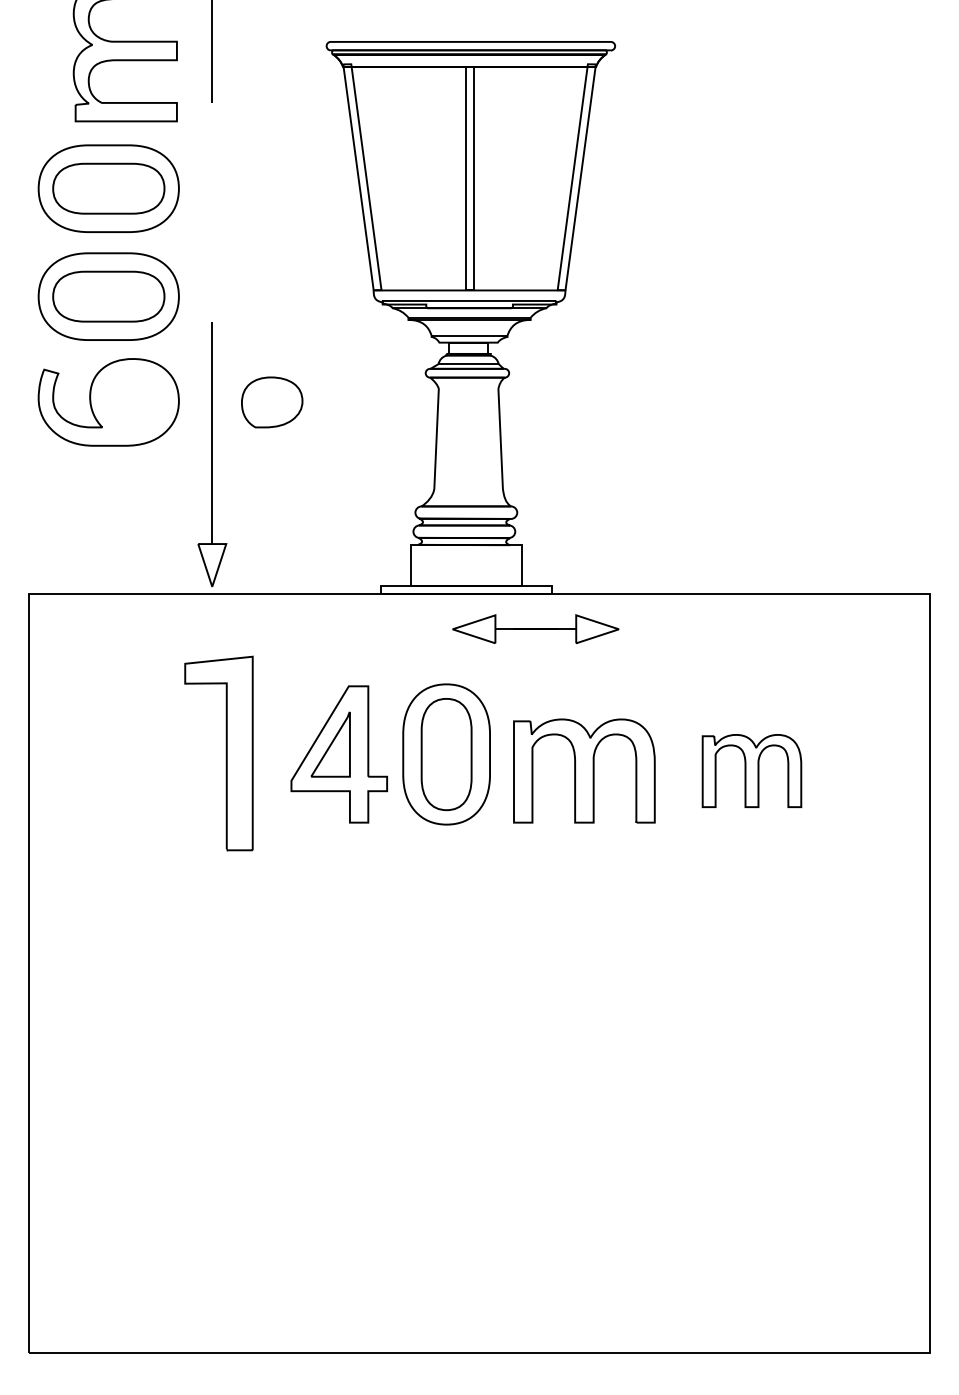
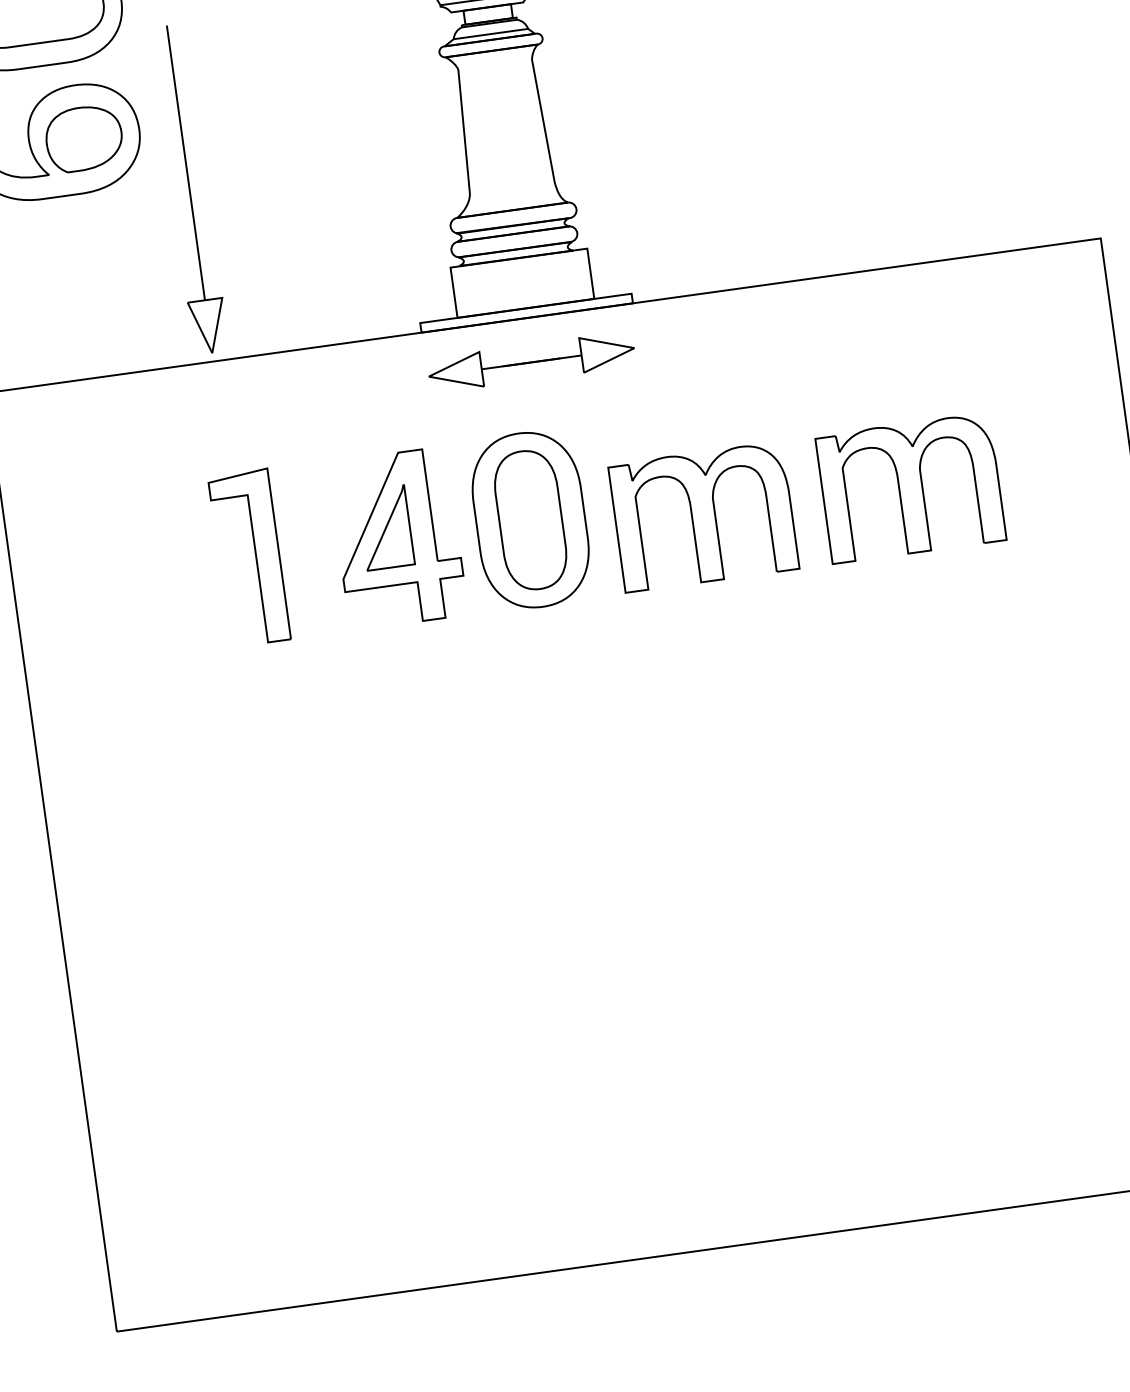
part: (272, 402) -> (84, 138), moved
part: (535, 628) -> (531, 361), moved
part: (219, 753) -> (249, 557), size x0.71
part: (751, 770) -> (910, 487), size x1.43

